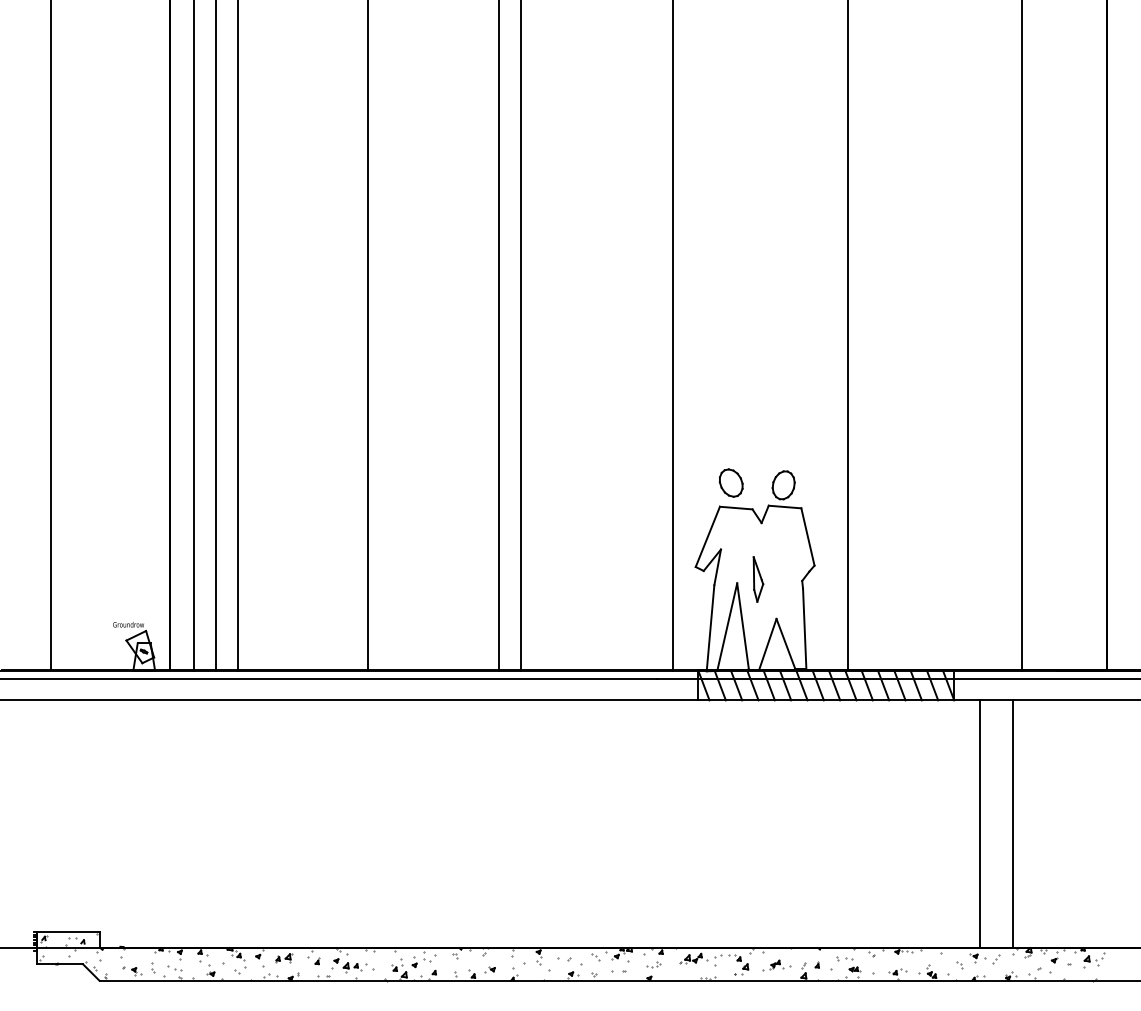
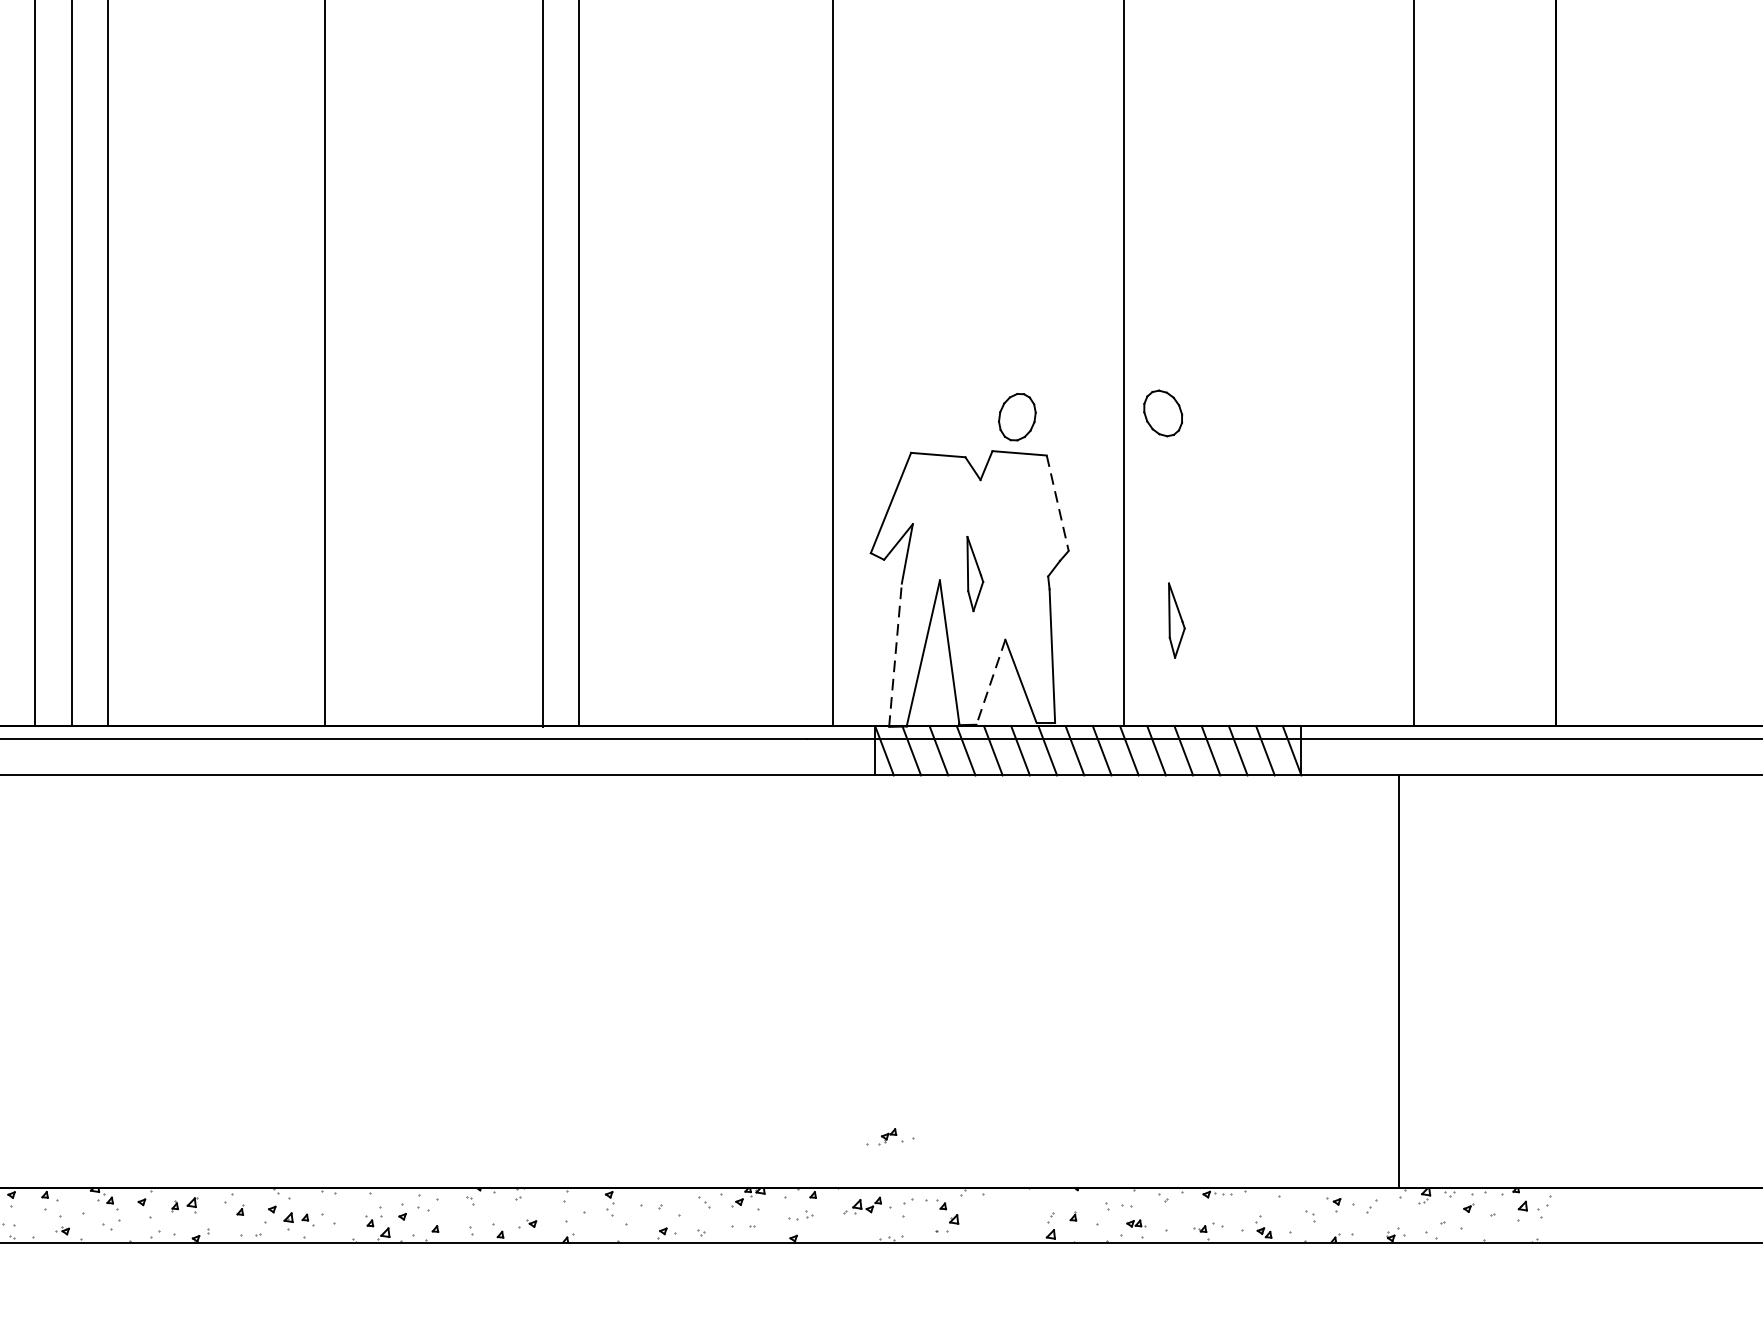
part: (730, 482) -> (1161, 412), moved
line: (808, 537) -> (1058, 504), solid -> dashed
part: (879, 607) -> (1176, 620), added
line: (710, 627) -> (895, 654), solid -> dashed
line: (767, 644) -> (990, 682), solid -> dashed
line: (980, 824) -> (1345, 982), removed
part: (776, 965) -> (890, 1137), moved

